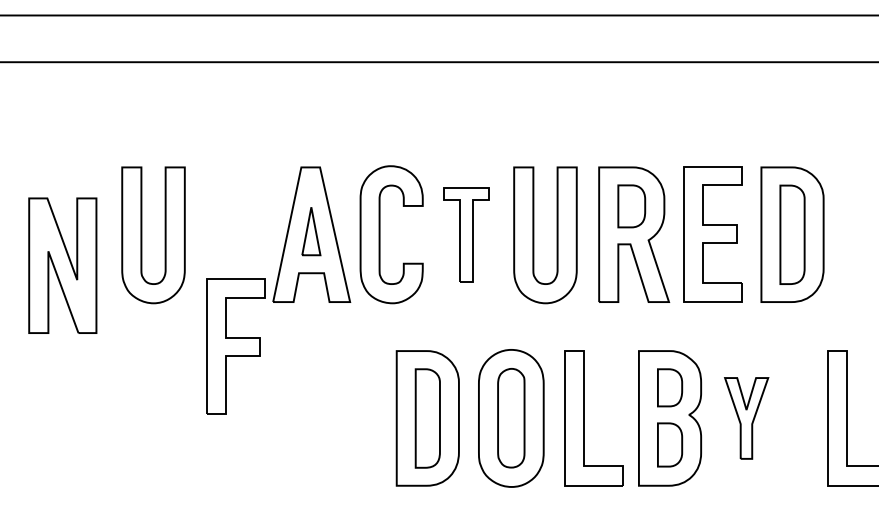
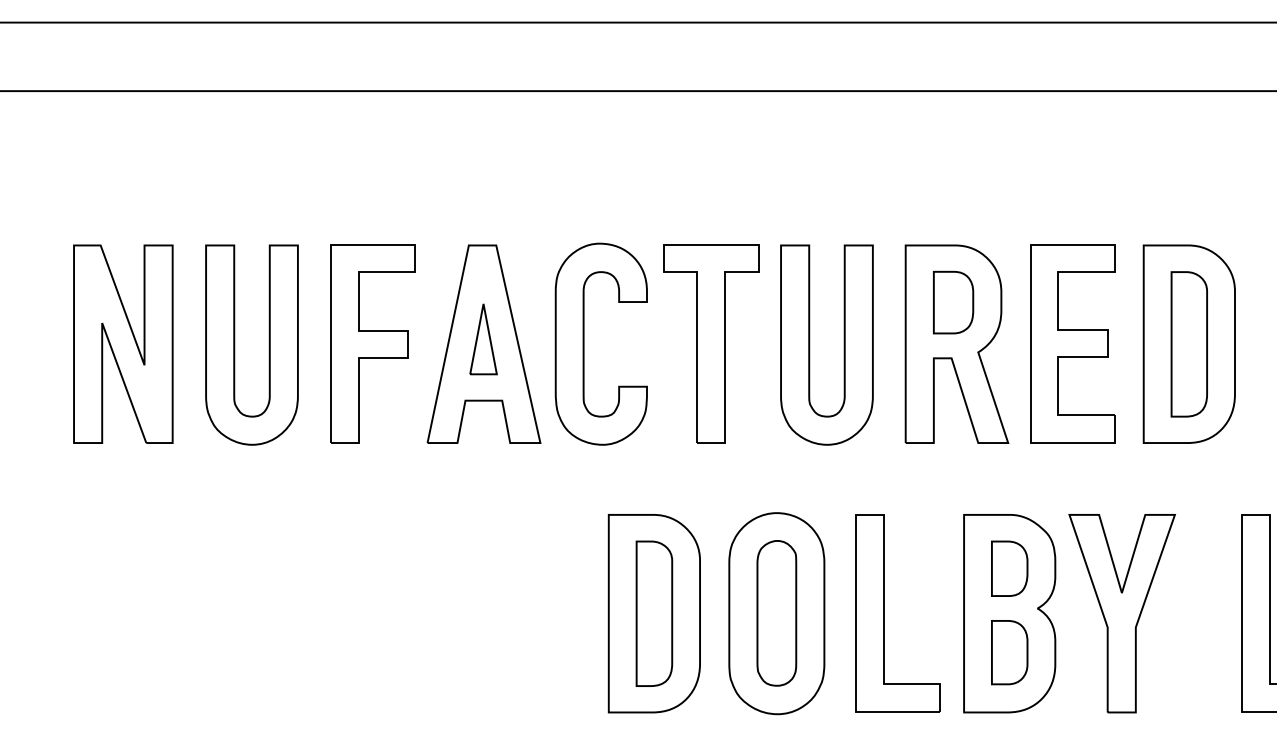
part: (466, 234) -> (711, 343), size x1.43
part: (62, 265) -> (122, 343), moved
part: (235, 346) -> (372, 343), moved
part: (746, 418) -> (1121, 613), size x1.67

